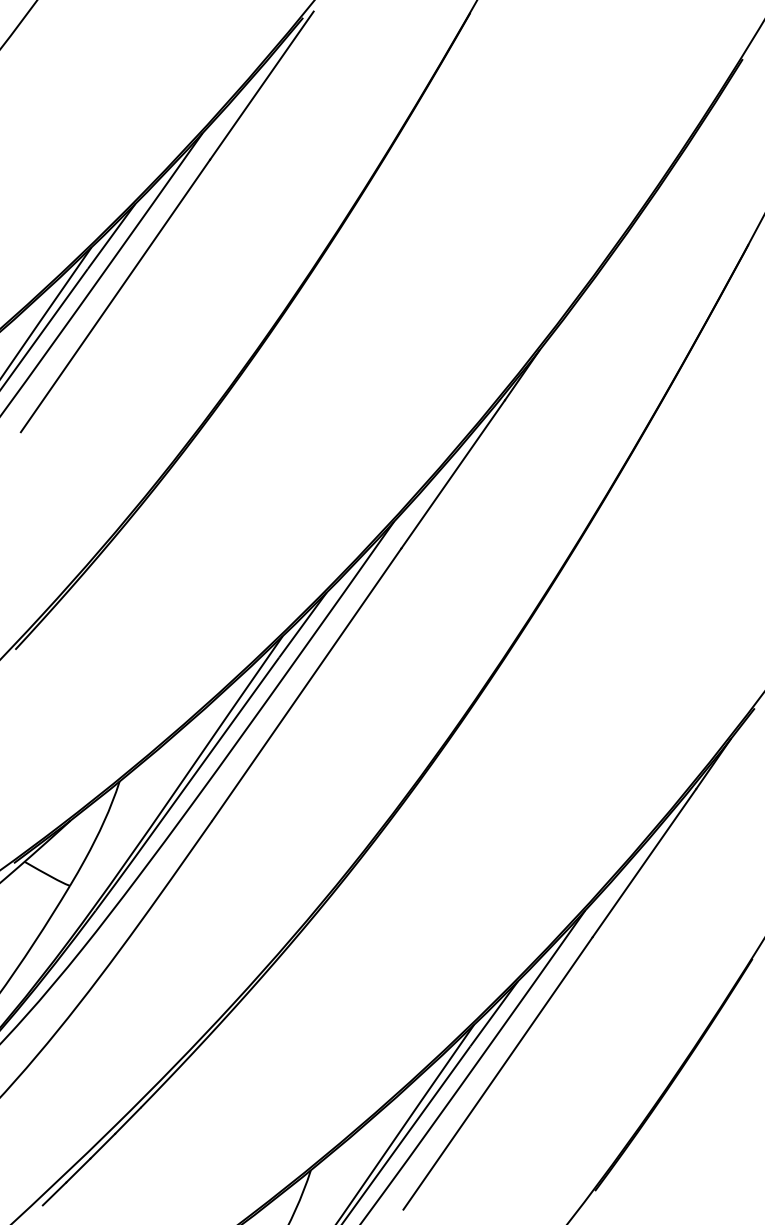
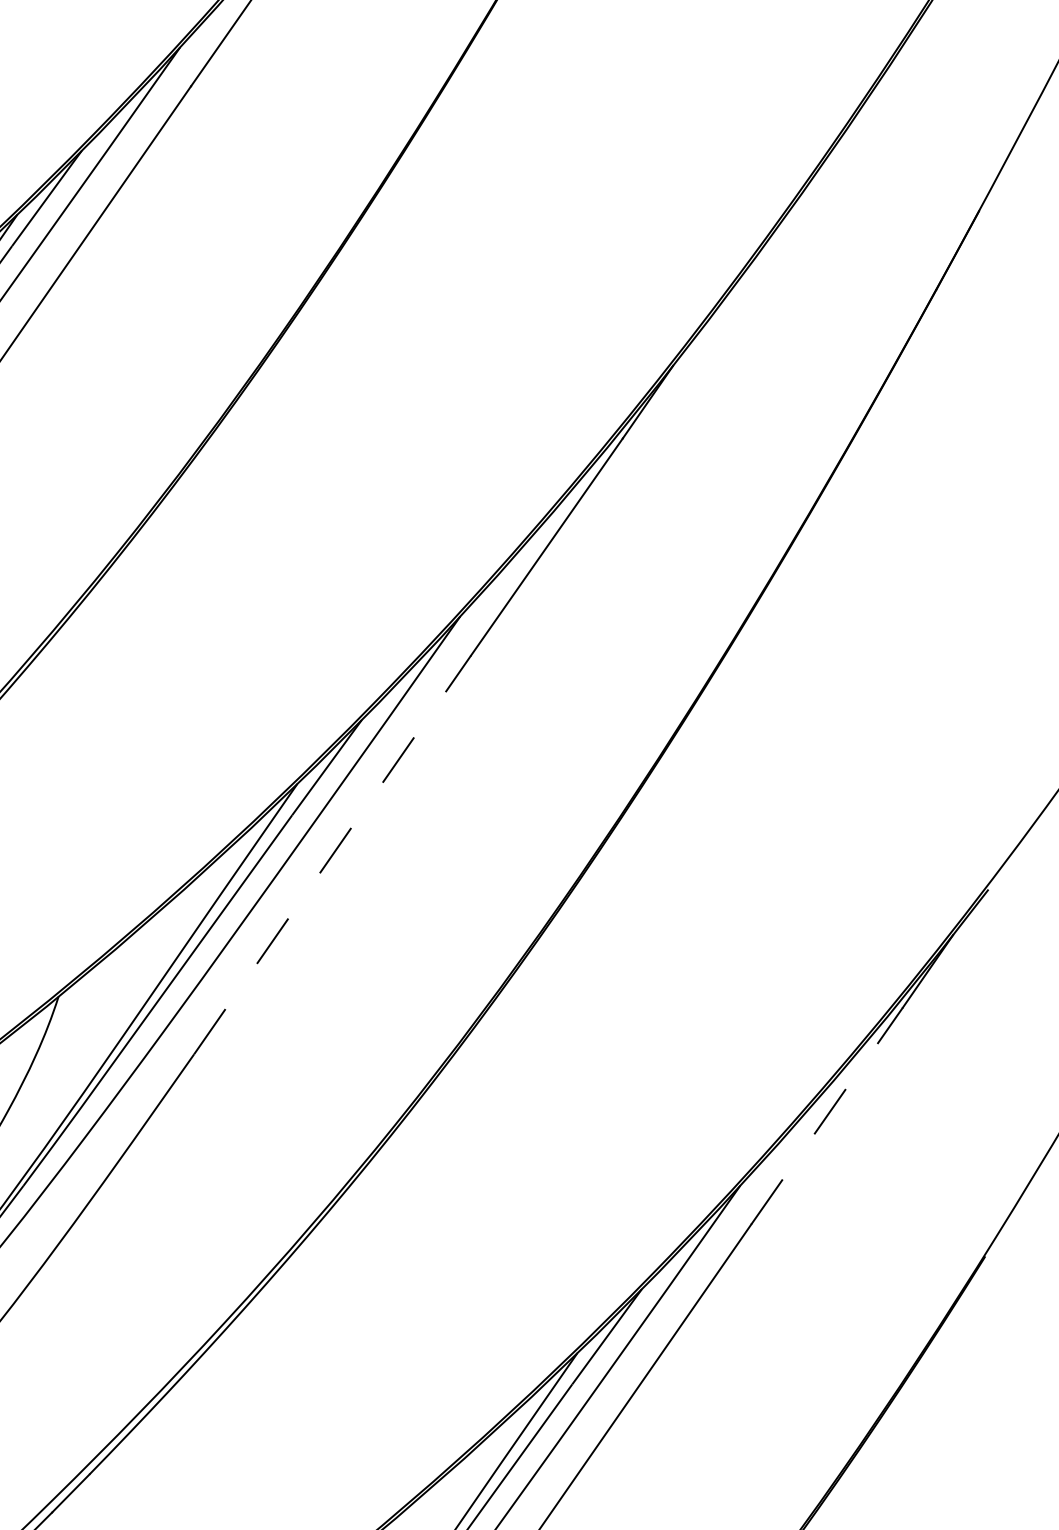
line: (306, 684) -> (332, 854), solid -> dashed
line: (644, 862) -> (827, 1115), solid -> dashed

